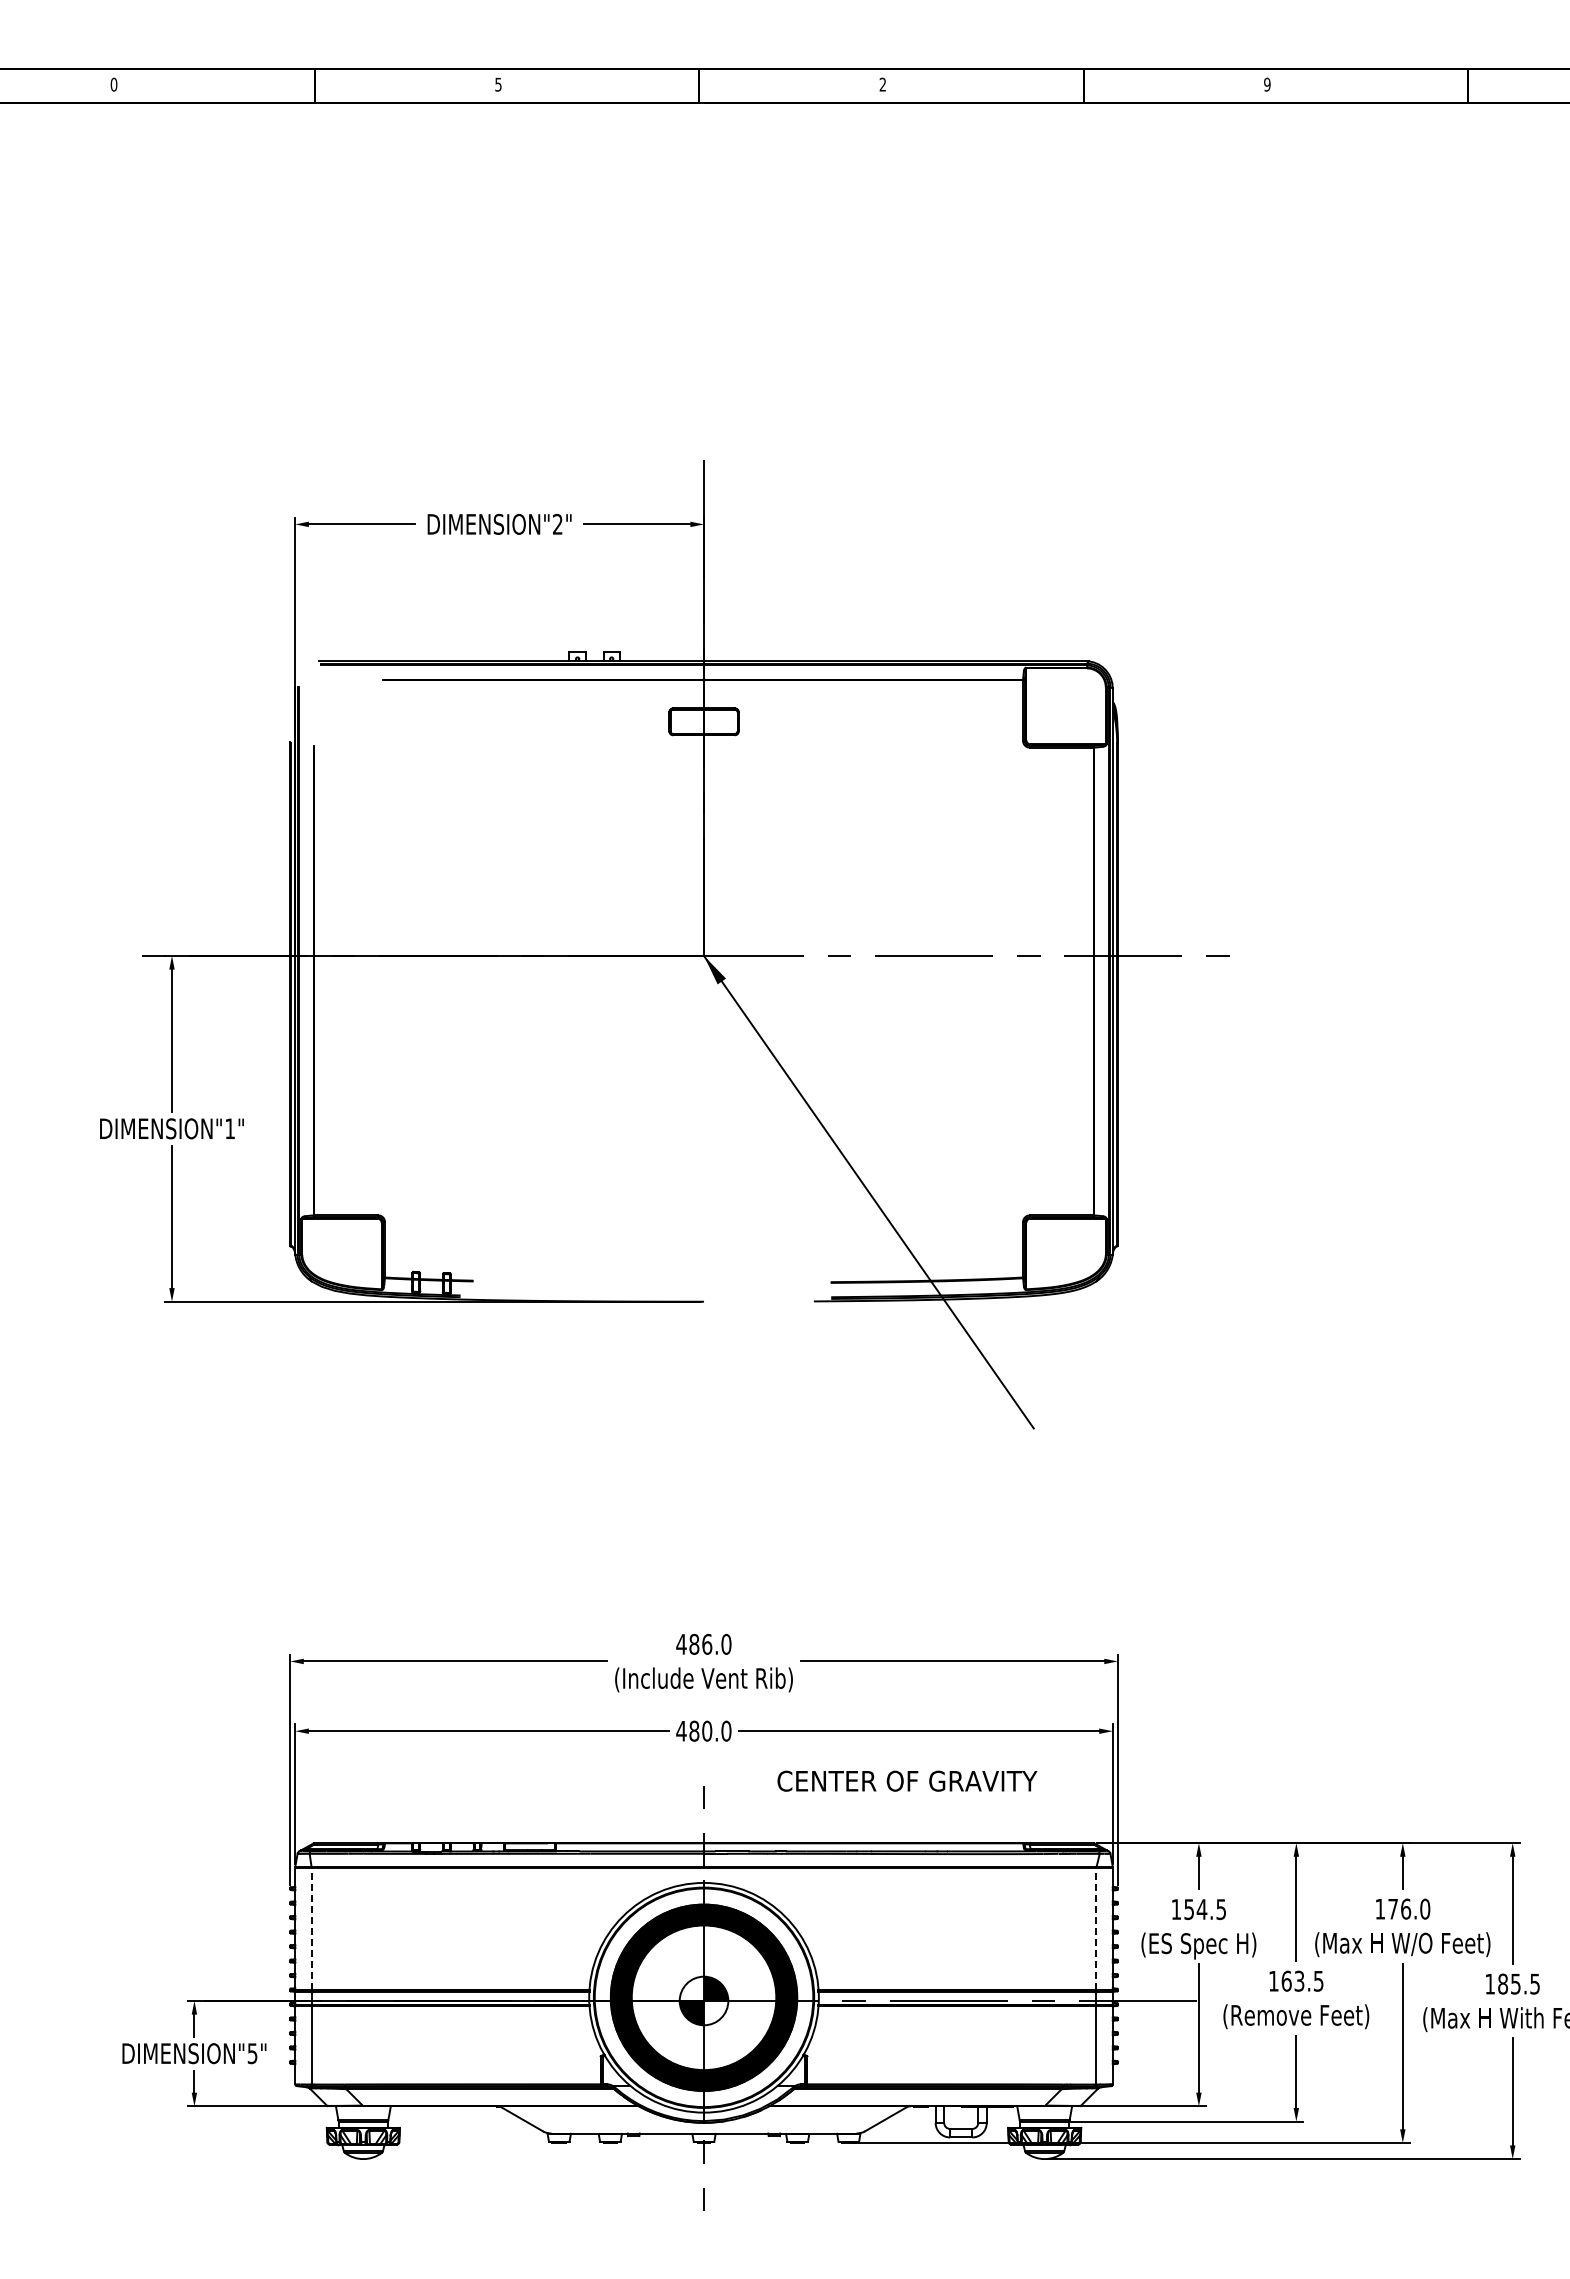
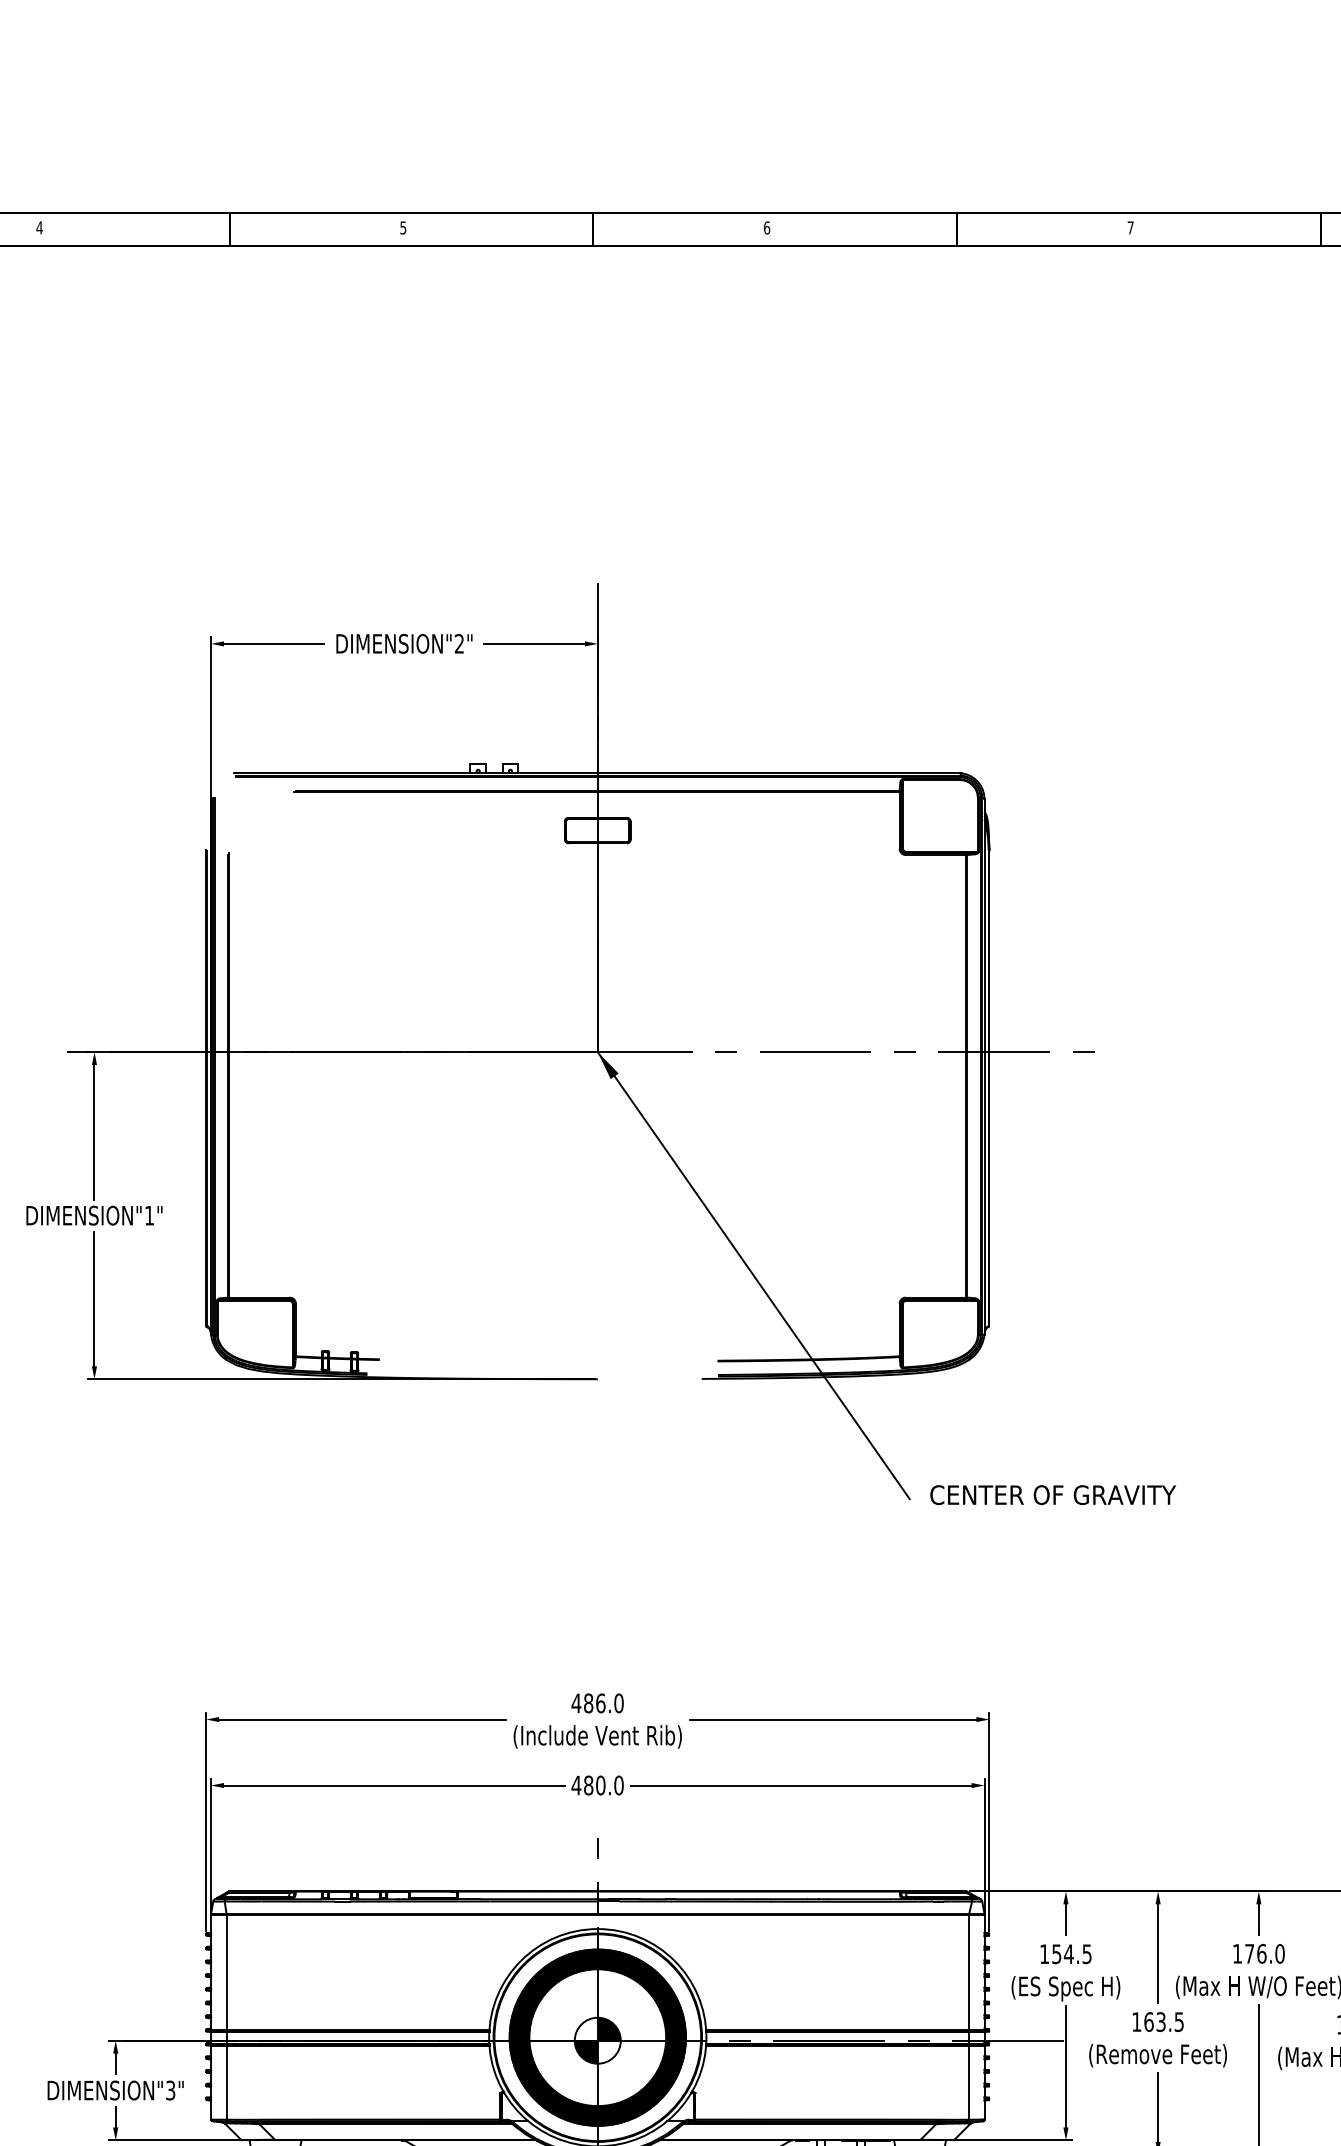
text: (113, 84) -> (39, 227), 0 -> 4
text: (882, 84) -> (766, 227), 2 -> 6
text: (1267, 84) -> (1130, 227), 9 -> 7
text: (907, 1780) -> (1053, 1494), moved
line: (311, 1928) -> (226, 1972), dashed -> solid
line: (1096, 1928) -> (969, 1972), dashed -> solid
text: (252, 2053) -> (170, 2090), DIMENSION"5" -> DIMENSION"3"

